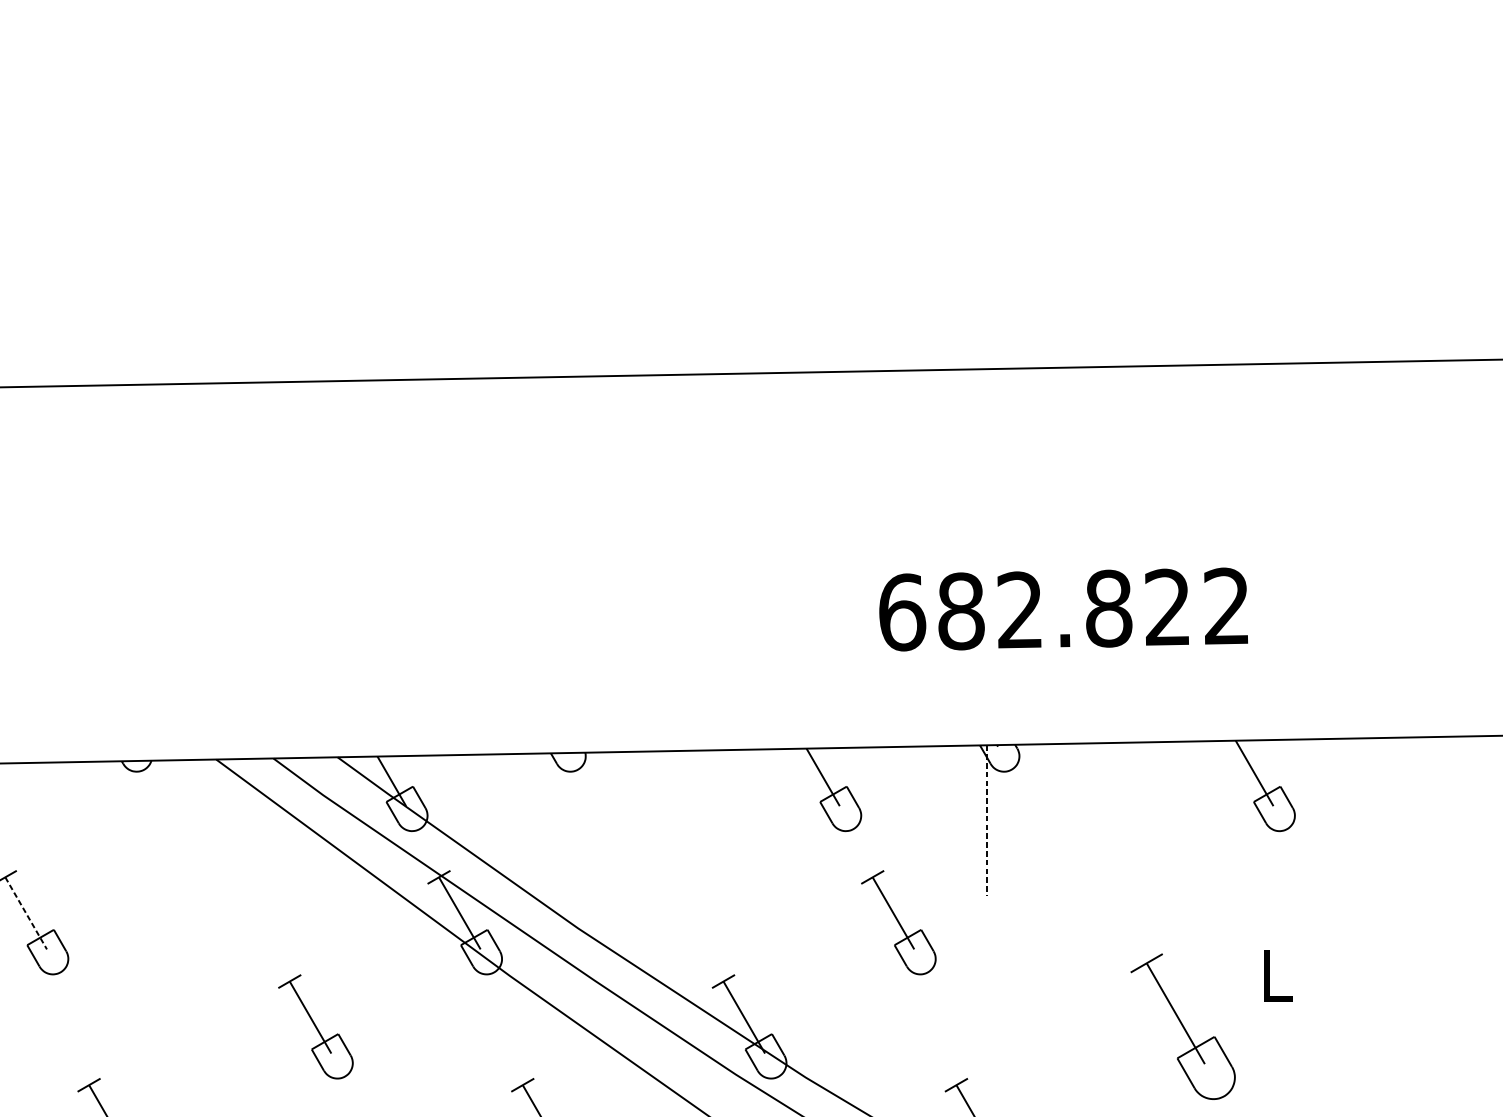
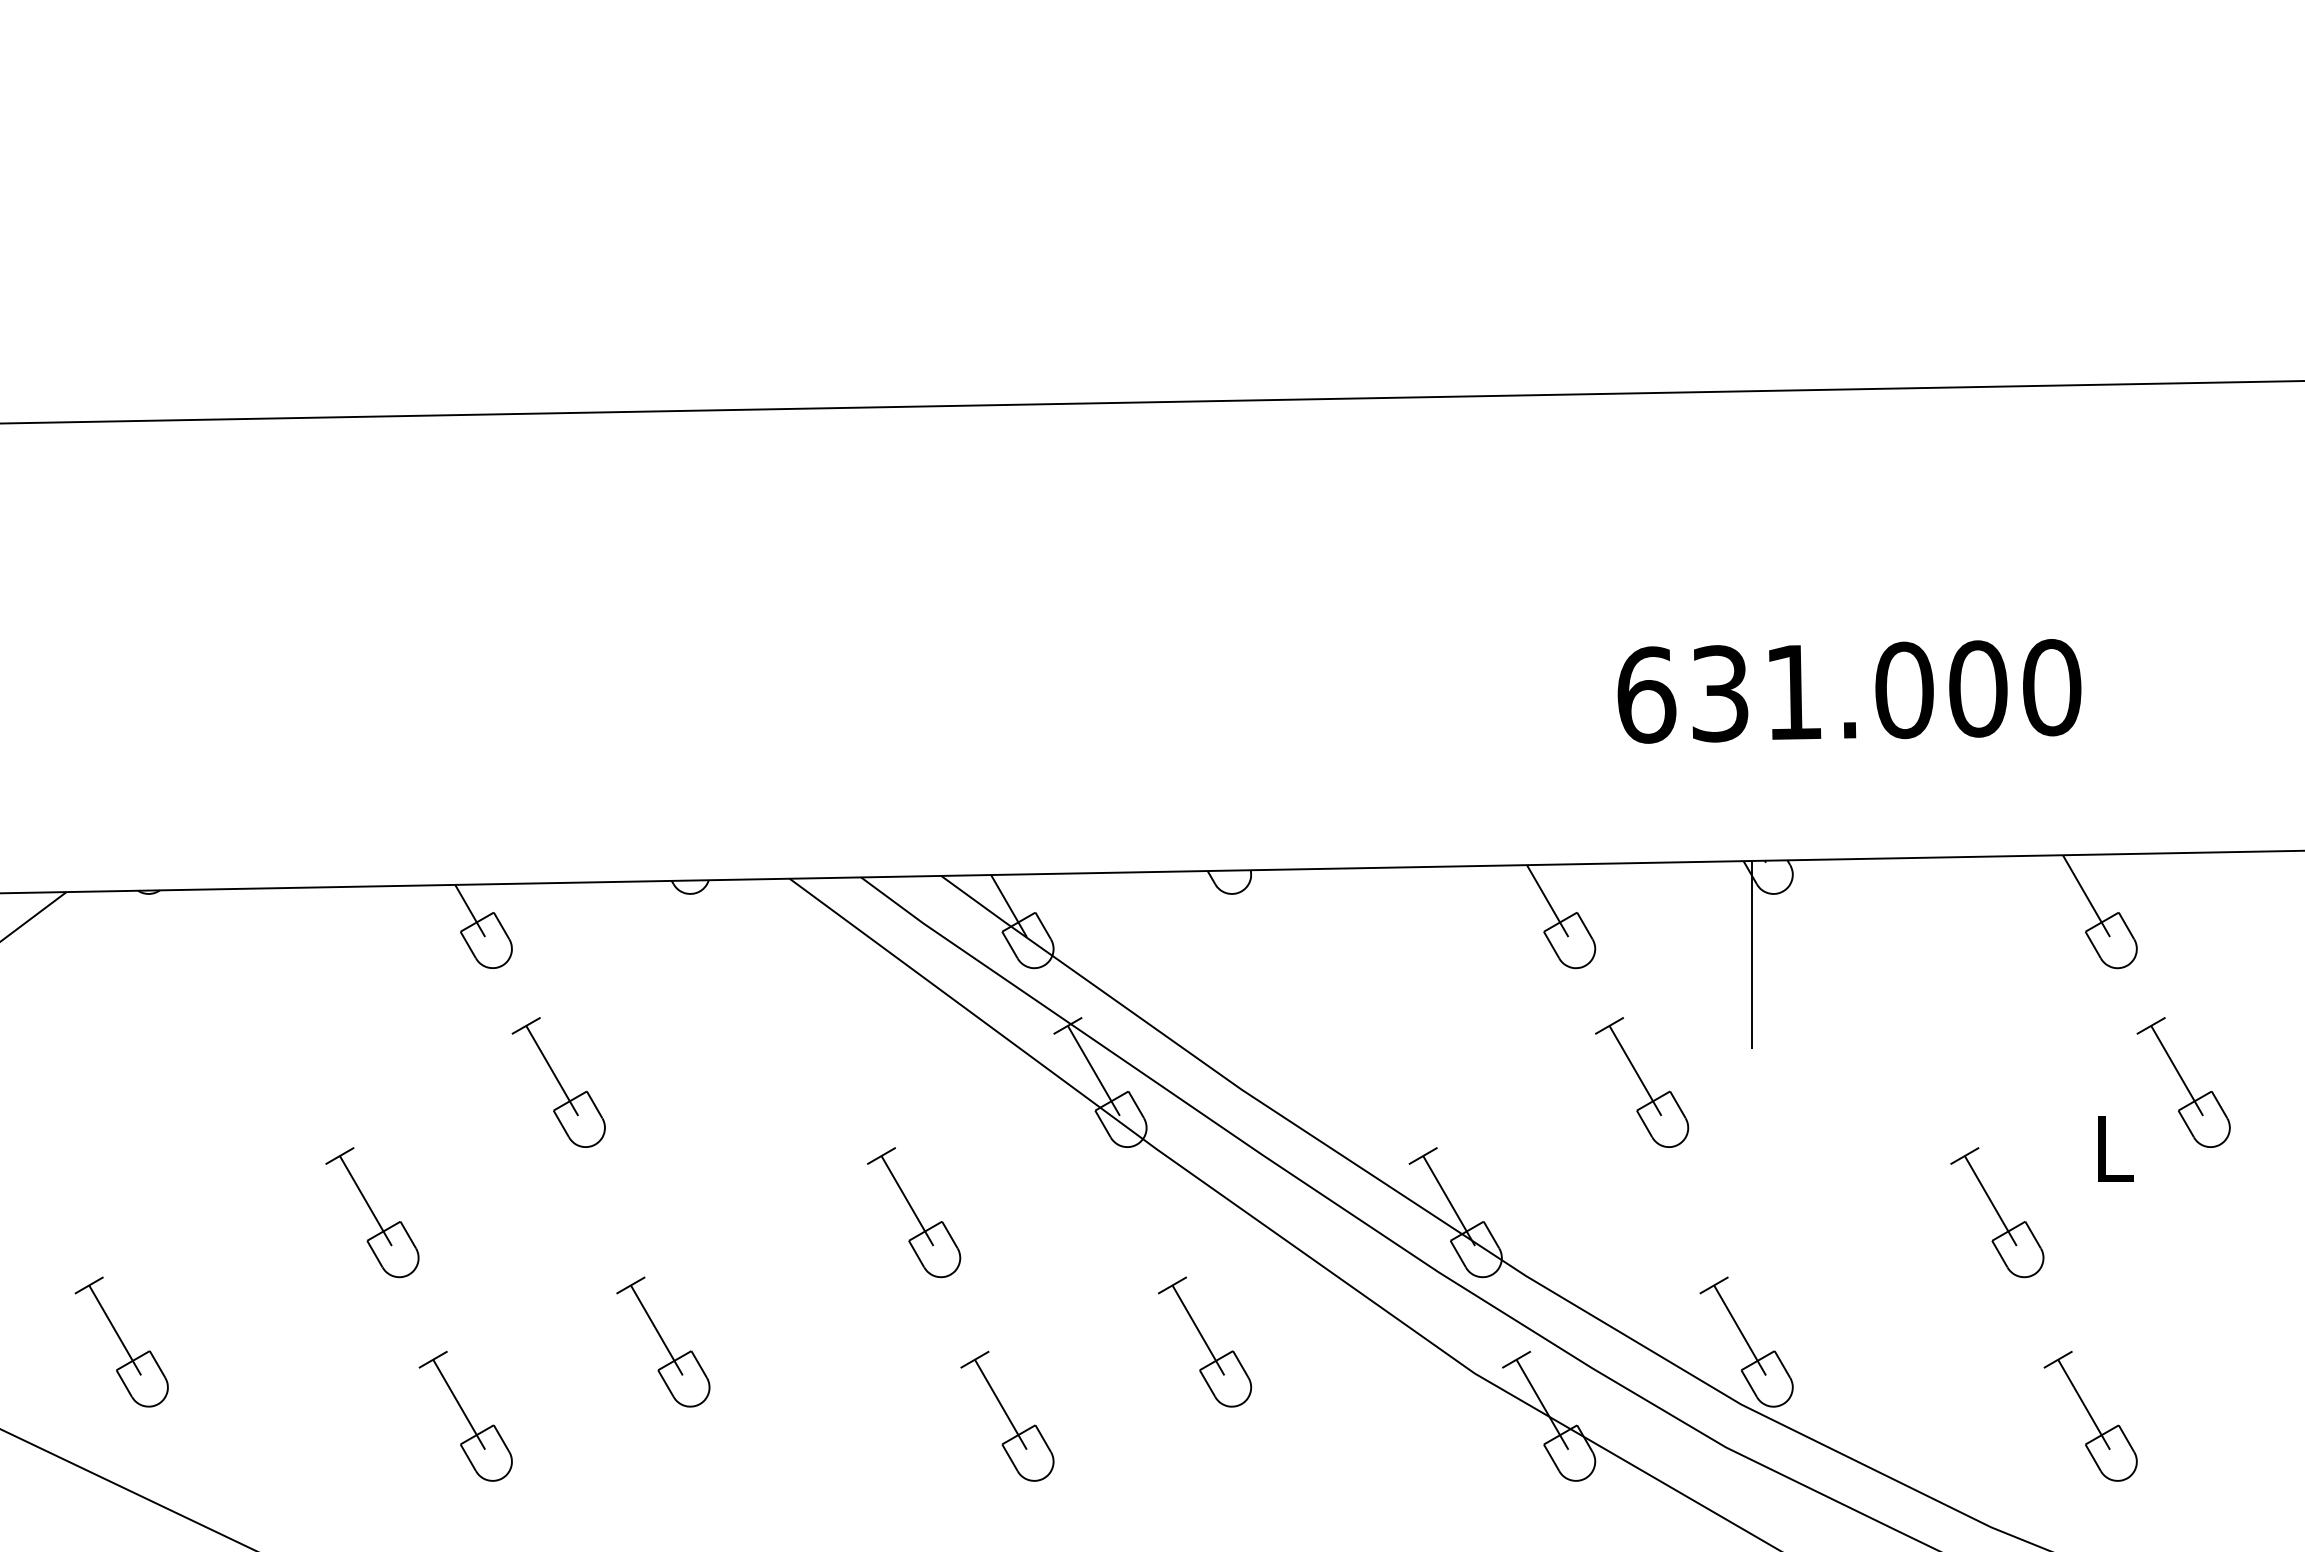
text: (1094, 608) -> (1886, 690), 682.822 -> 631.000
line: (987, 820) -> (1752, 954), dashed -> solid
line: (26, 913) -> (552, 1070), dashed -> solid
part: (1332, 922) -> (2183, 1082), added
part: (1183, 1026) -> (1997, 1212), size x0.71

